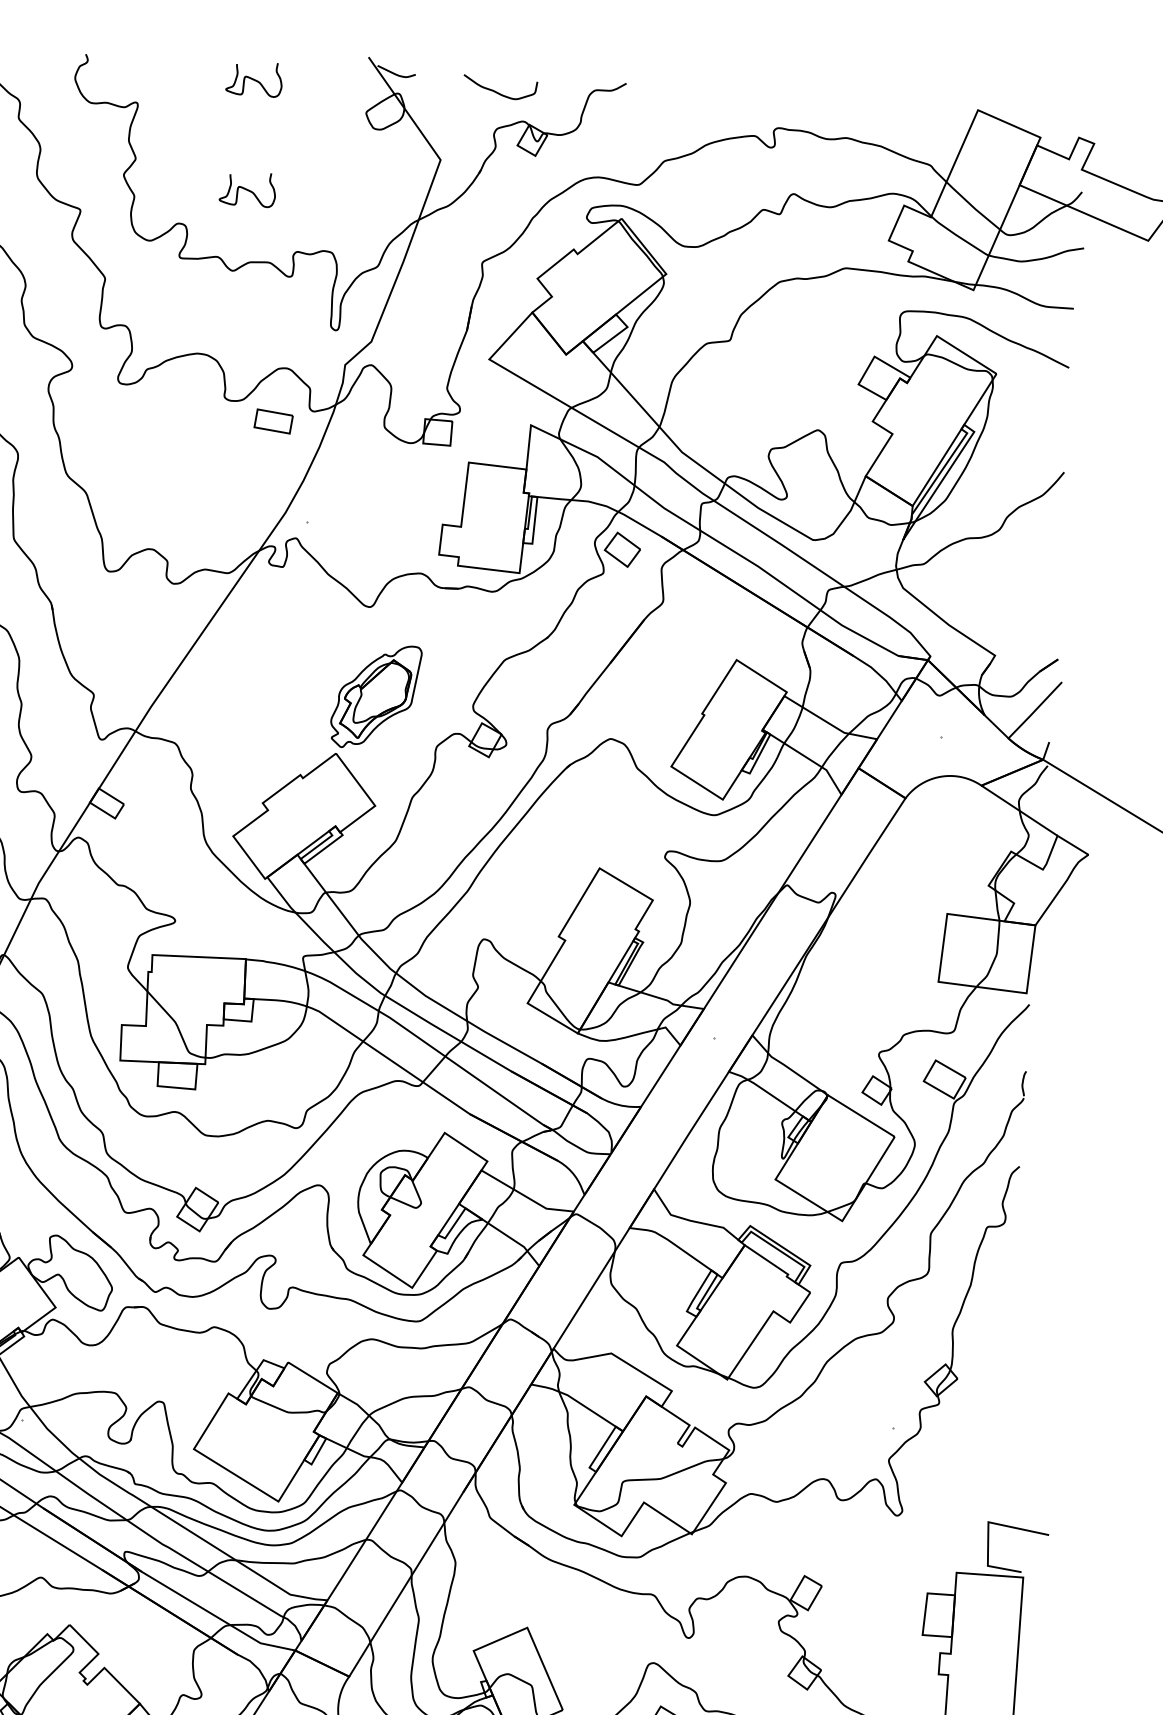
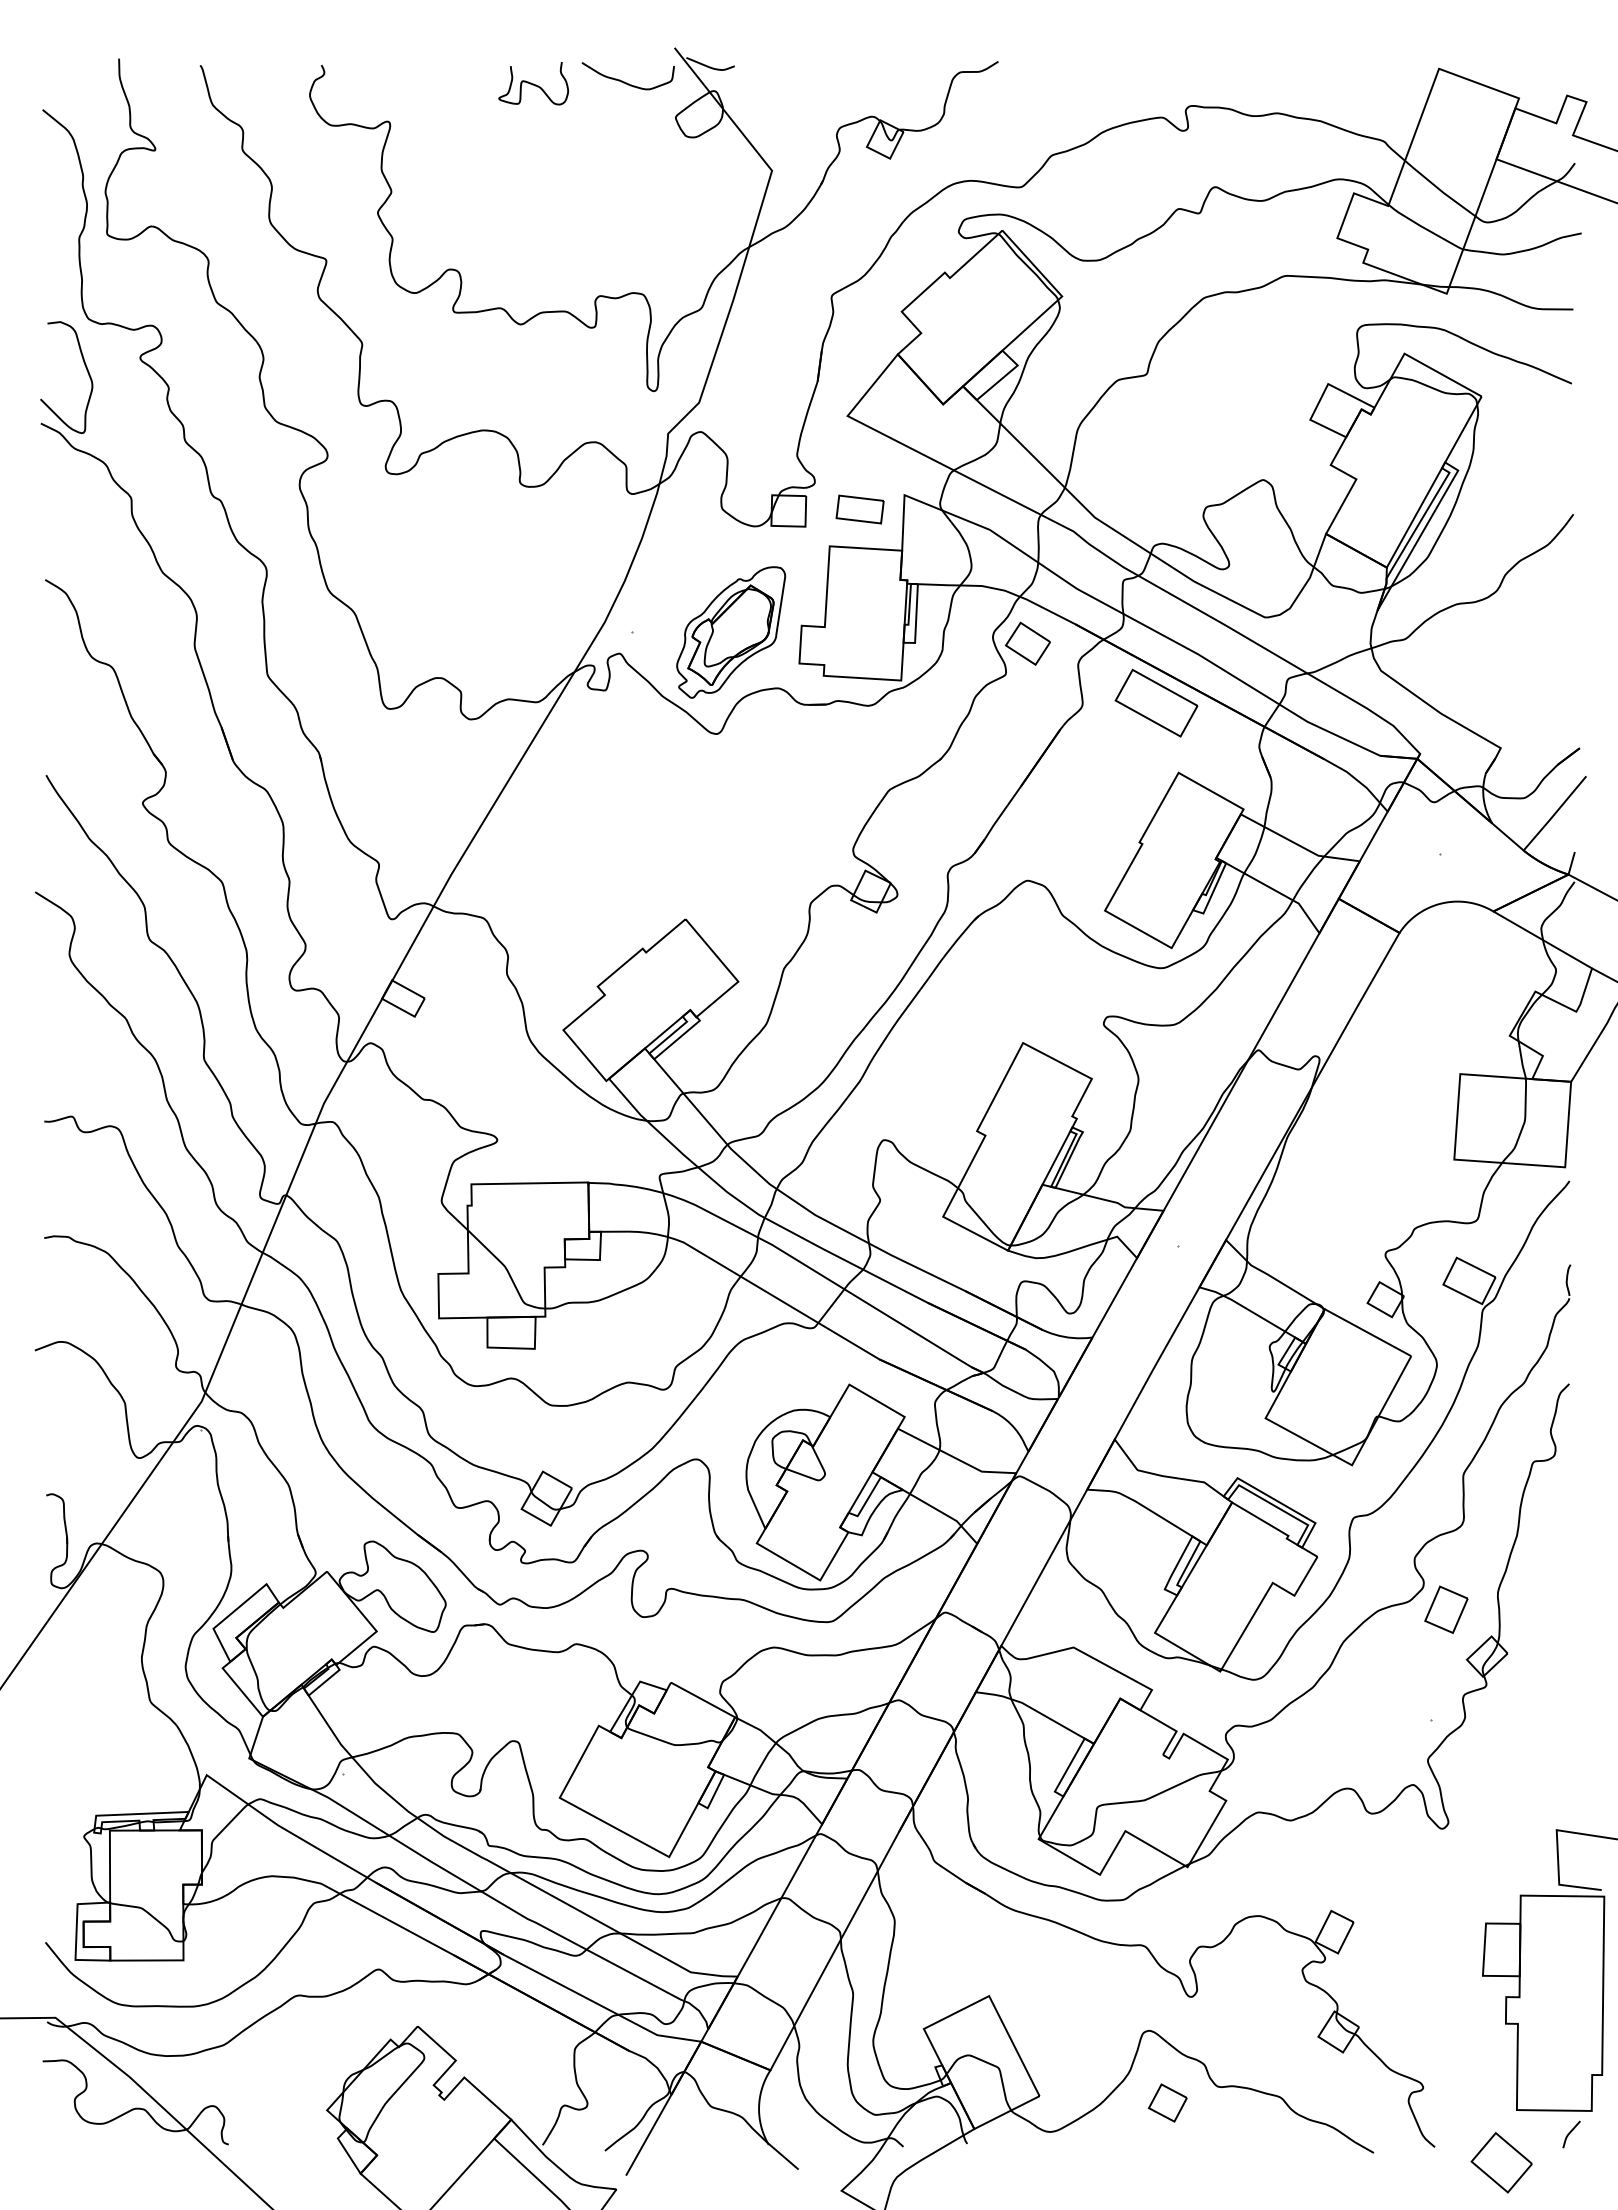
curve: (497, 91) -> (624, 81), moved
curve: (247, 189) -> (533, 221), removed
part: (273, 421) -> (859, 509), moved
part: (722, 602) -> (1156, 702), added
part: (376, 696) -> (731, 632), moved
part: (910, 1340) -> (1446, 1609), added

